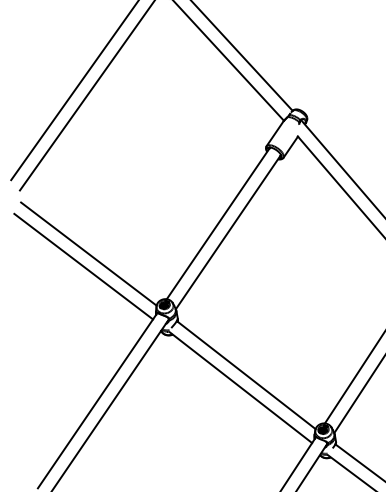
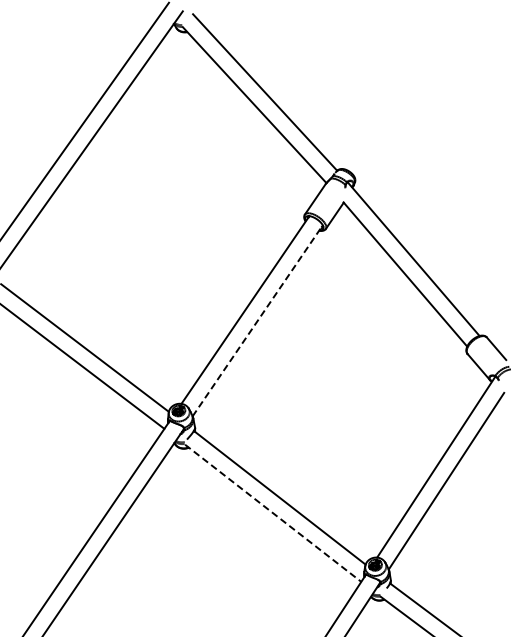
line: (228, 231) -> (257, 320), solid -> dashed
line: (241, 387) -> (273, 513), solid -> dashed

